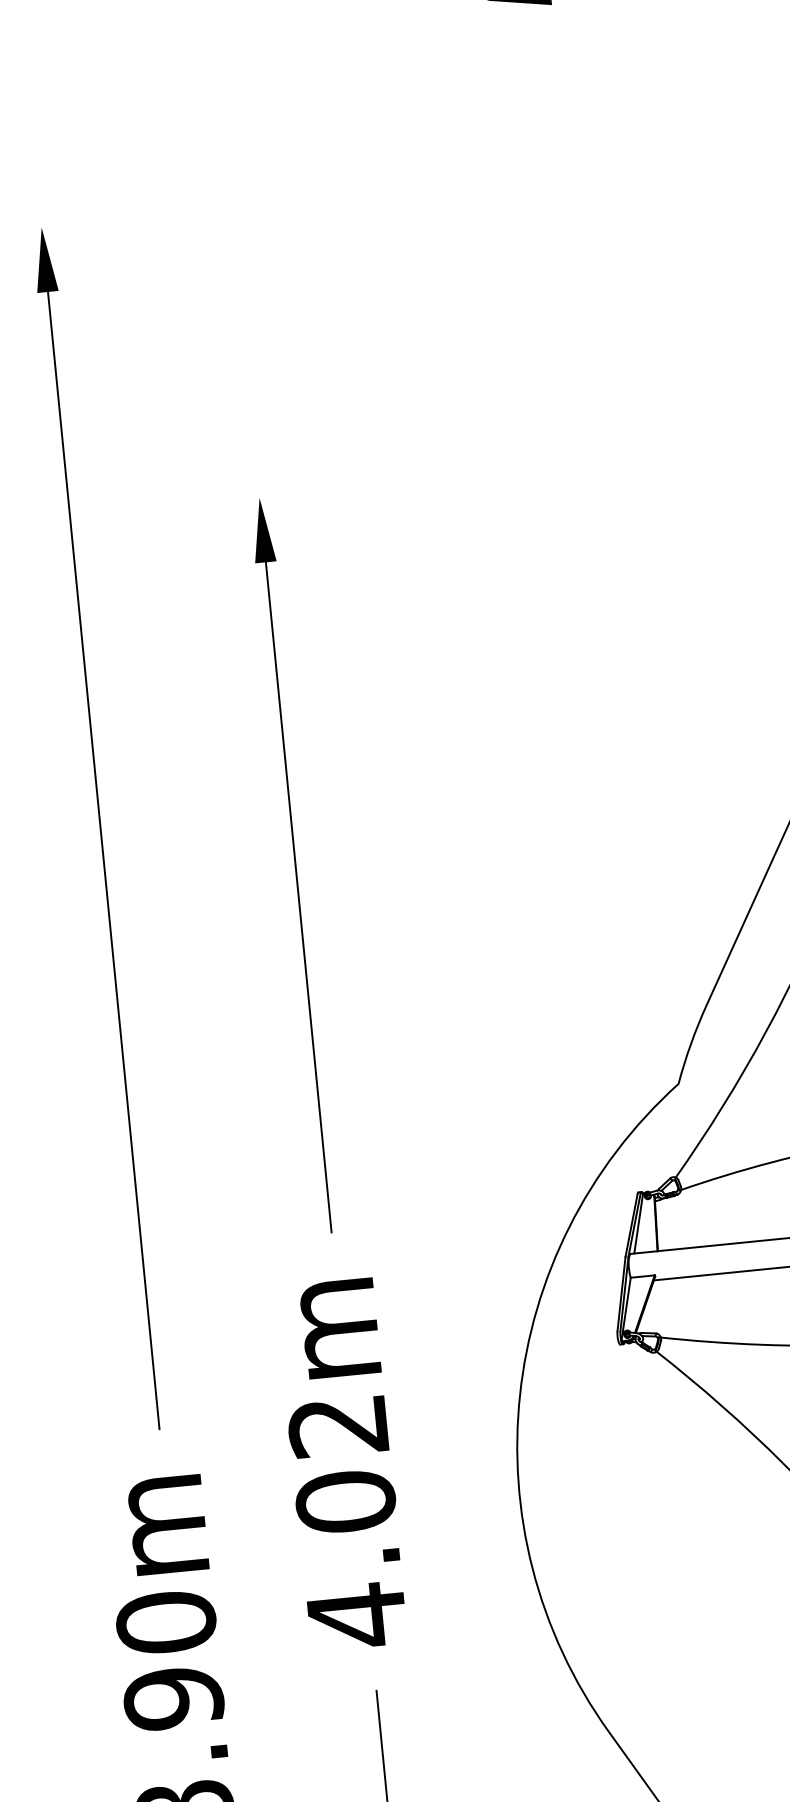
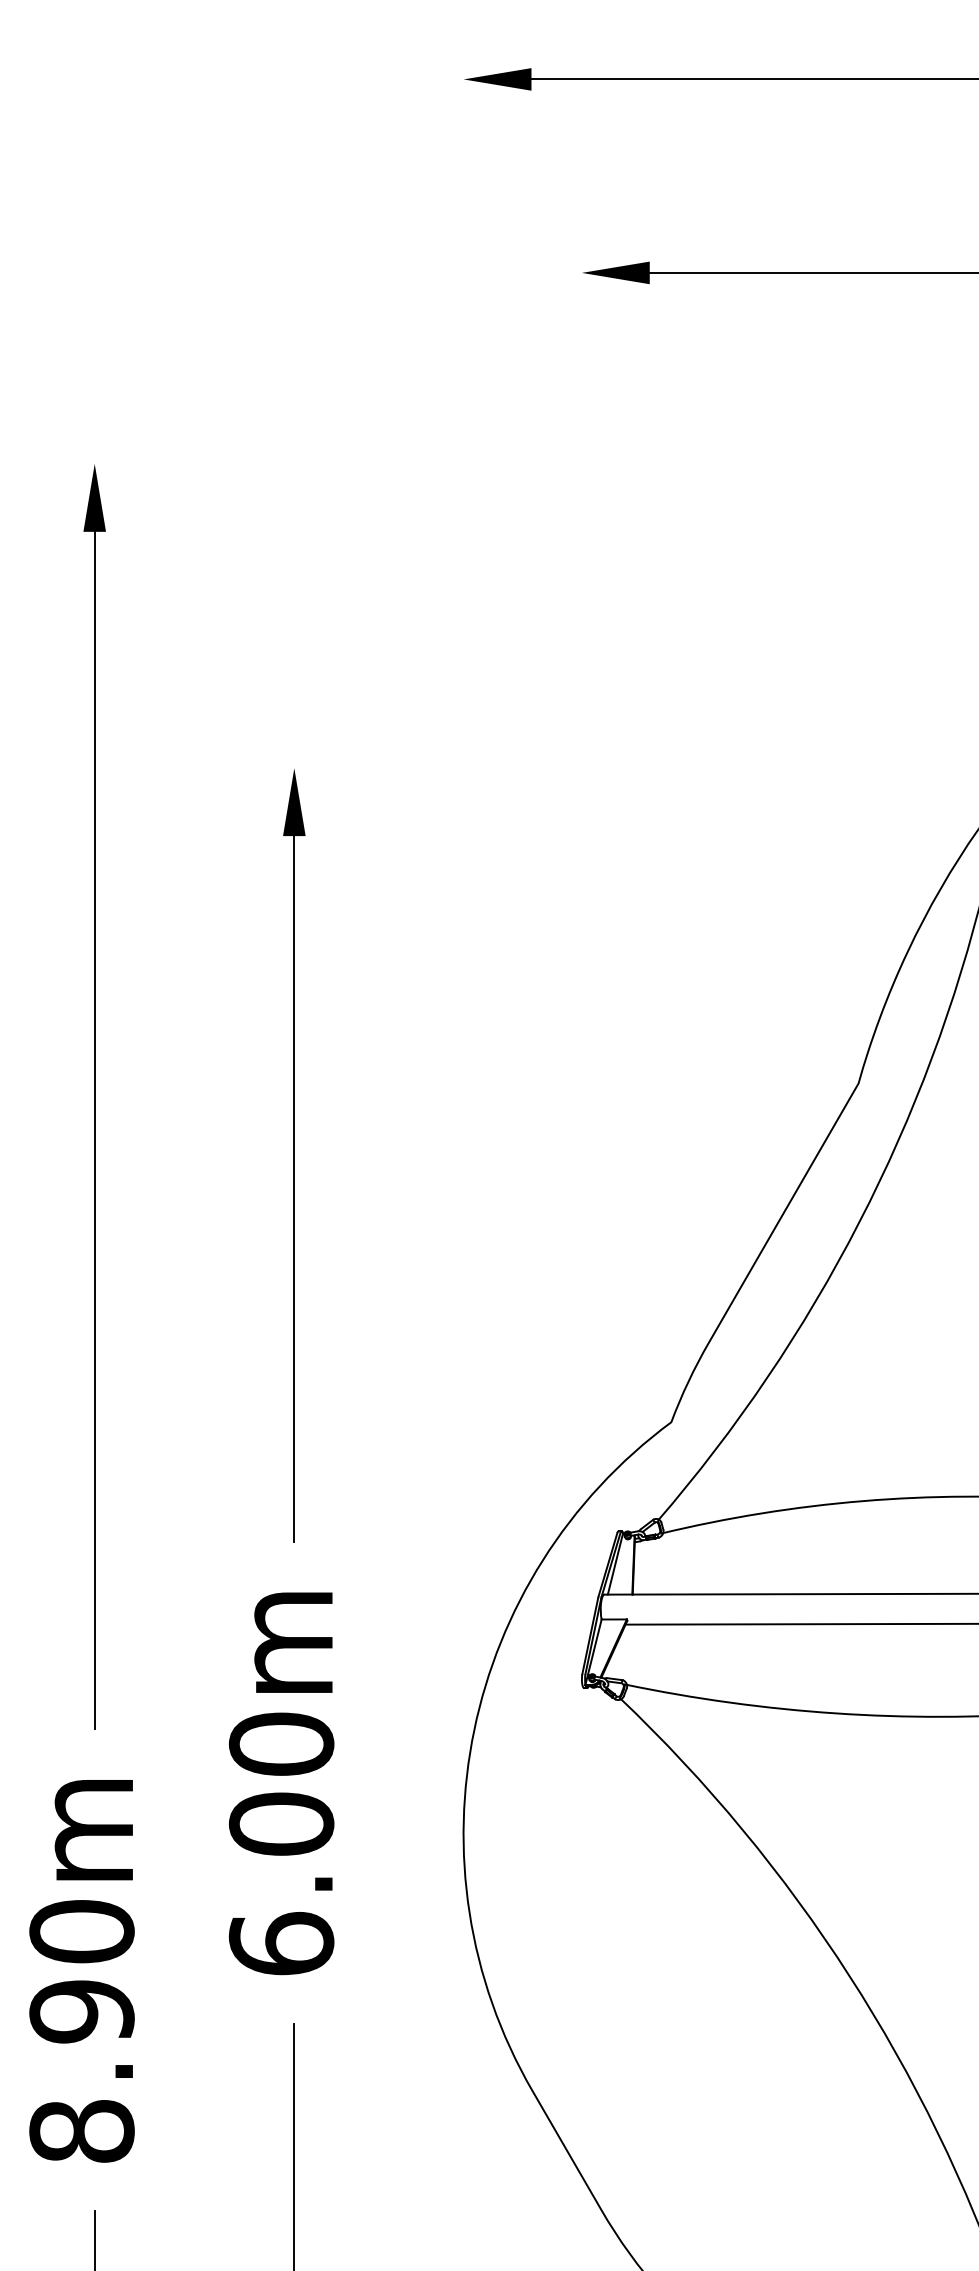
text: (347, 1521) -> (281, 1844), 4.02m -> 6.00m

